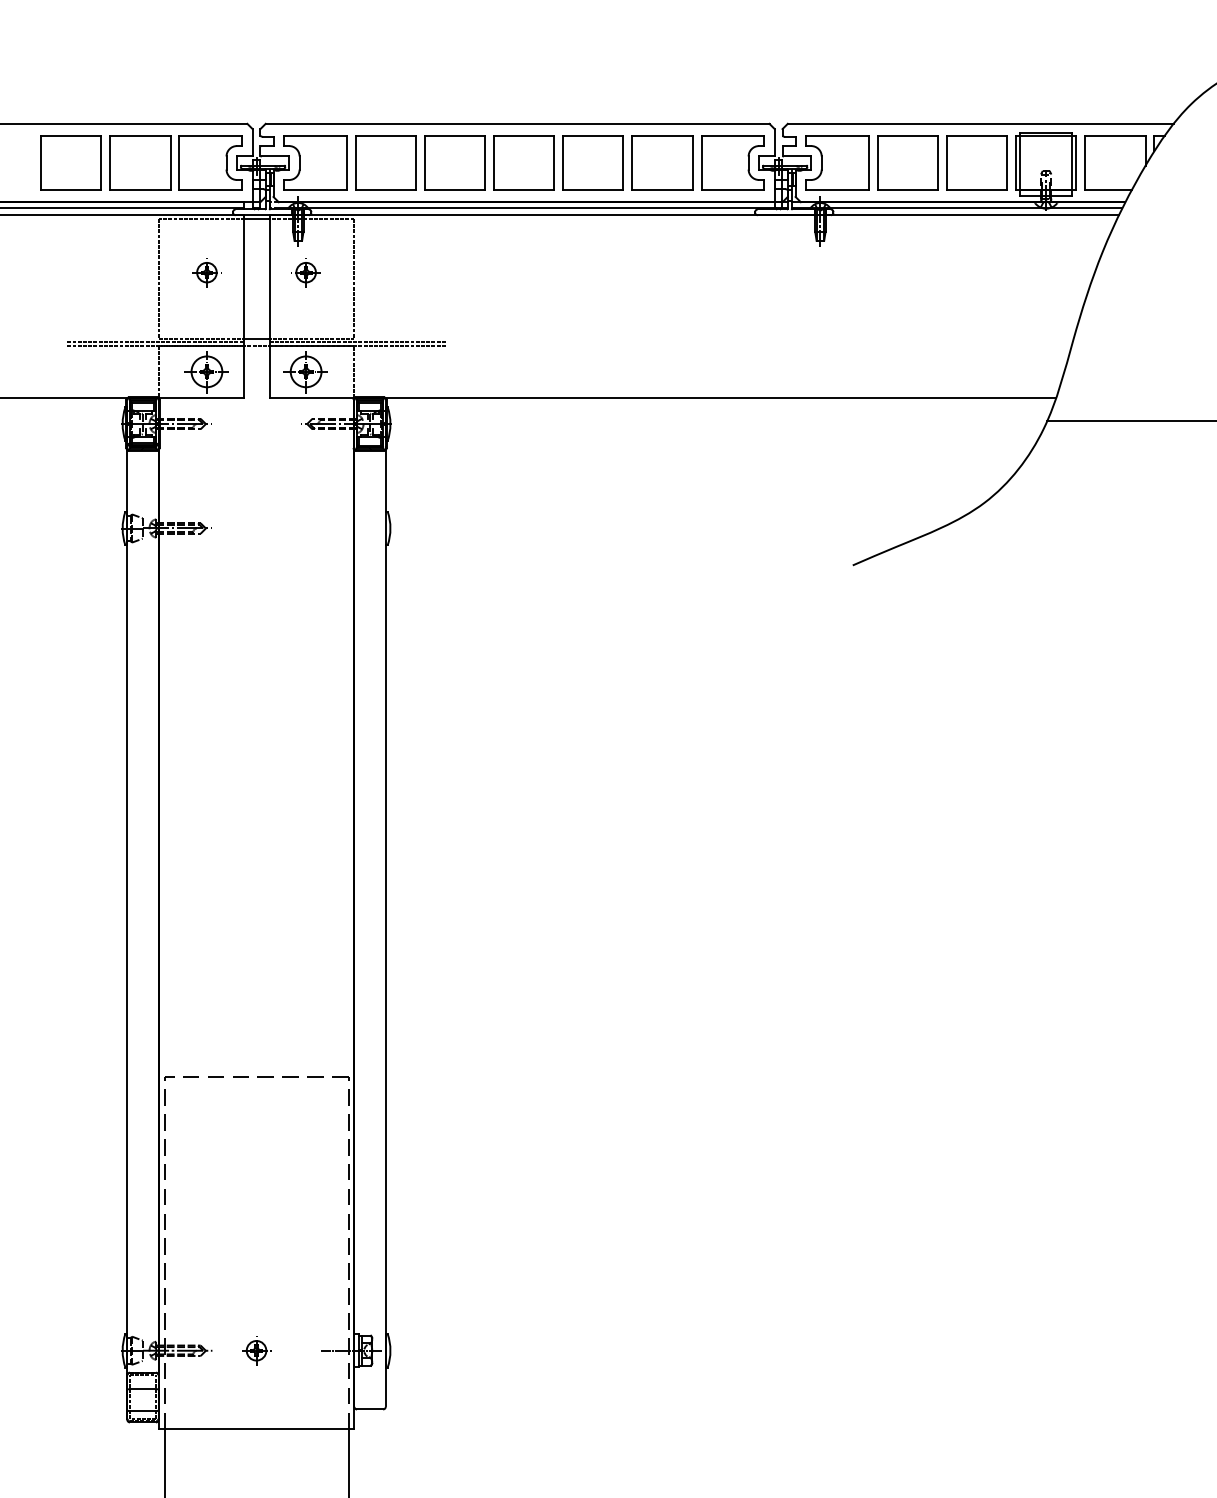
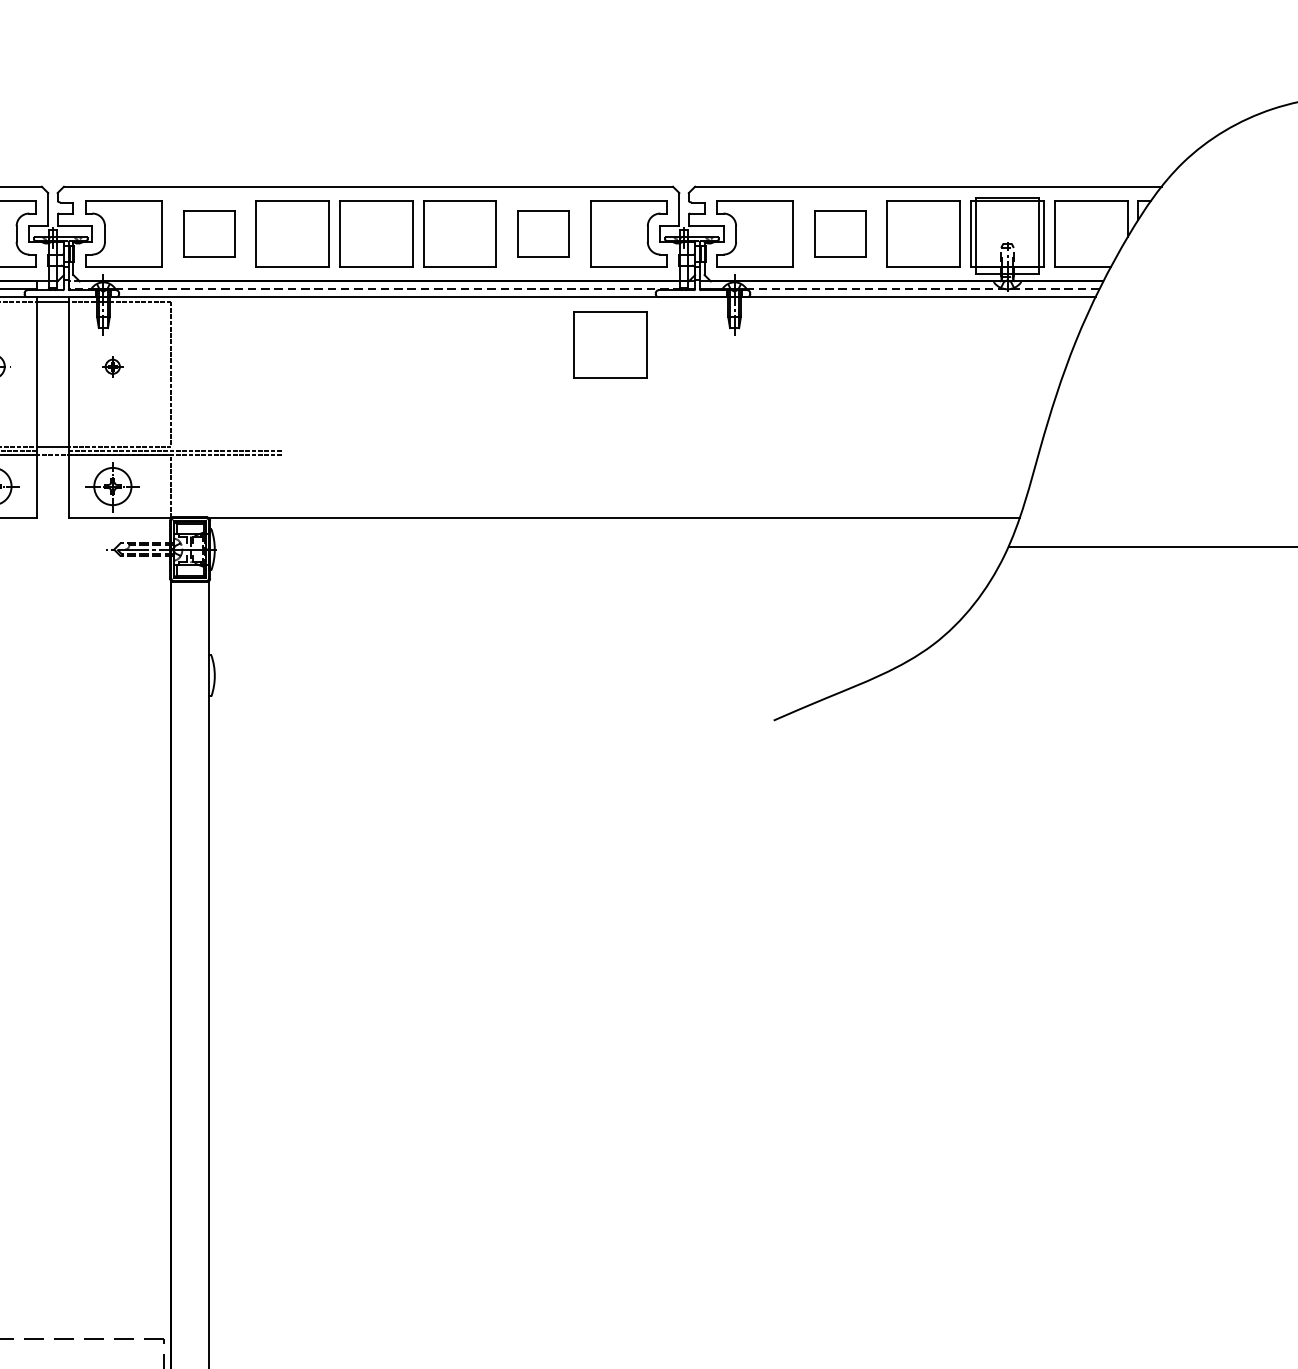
part: (385, 162) -> (208, 233), size x0.7
part: (662, 162) -> (543, 233), size x0.7
part: (907, 162) -> (839, 233), size x0.7
line: (525, 208) -> (378, 289), solid -> dashed
line: (975, 208) -> (922, 289), solid -> dashed
part: (717, 254) -> (610, 344), added
part: (305, 272) -> (112, 366), size x0.6

